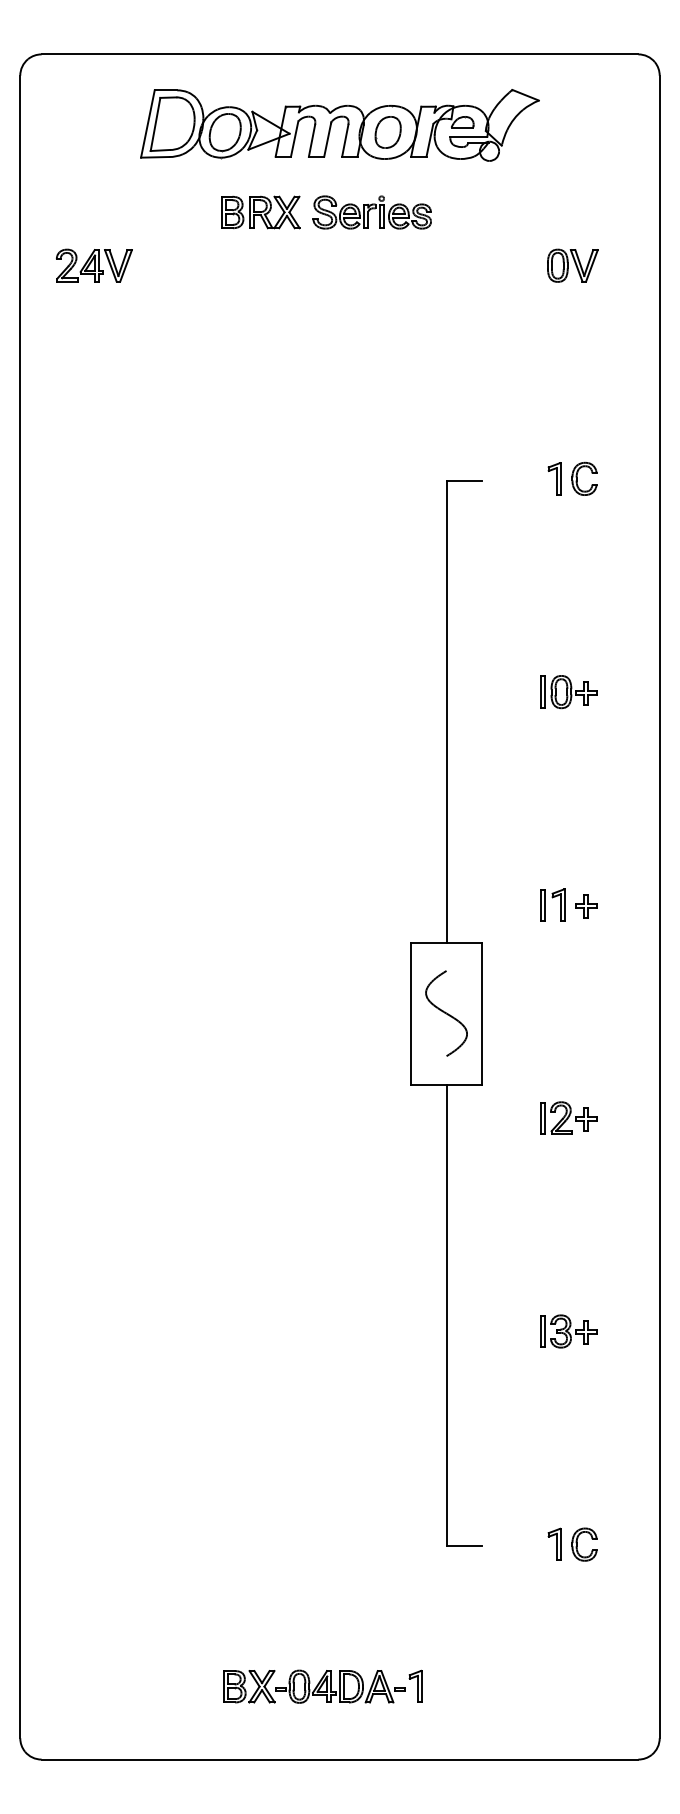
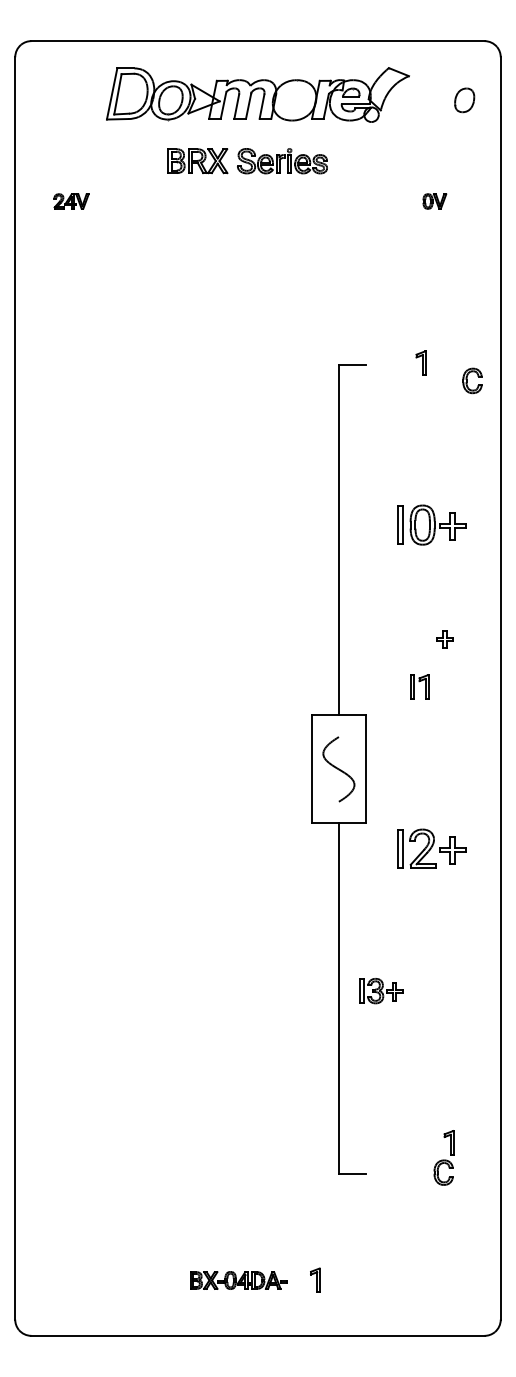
part: (387, 132) -> (464, 100), moved
part: (94, 265) -> (71, 201), size x0.6
part: (572, 265) -> (434, 201), size x0.6
part: (577, 478) -> (467, 380), moved
part: (568, 692) -> (431, 525), size x1.6
part: (586, 906) -> (445, 639), moved
part: (568, 1117) -> (431, 848), size x1.6
part: (568, 1331) -> (381, 991), moved
part: (554, 1543) -> (448, 1142), moved
part: (314, 1686) -> (238, 1280), size x0.7

